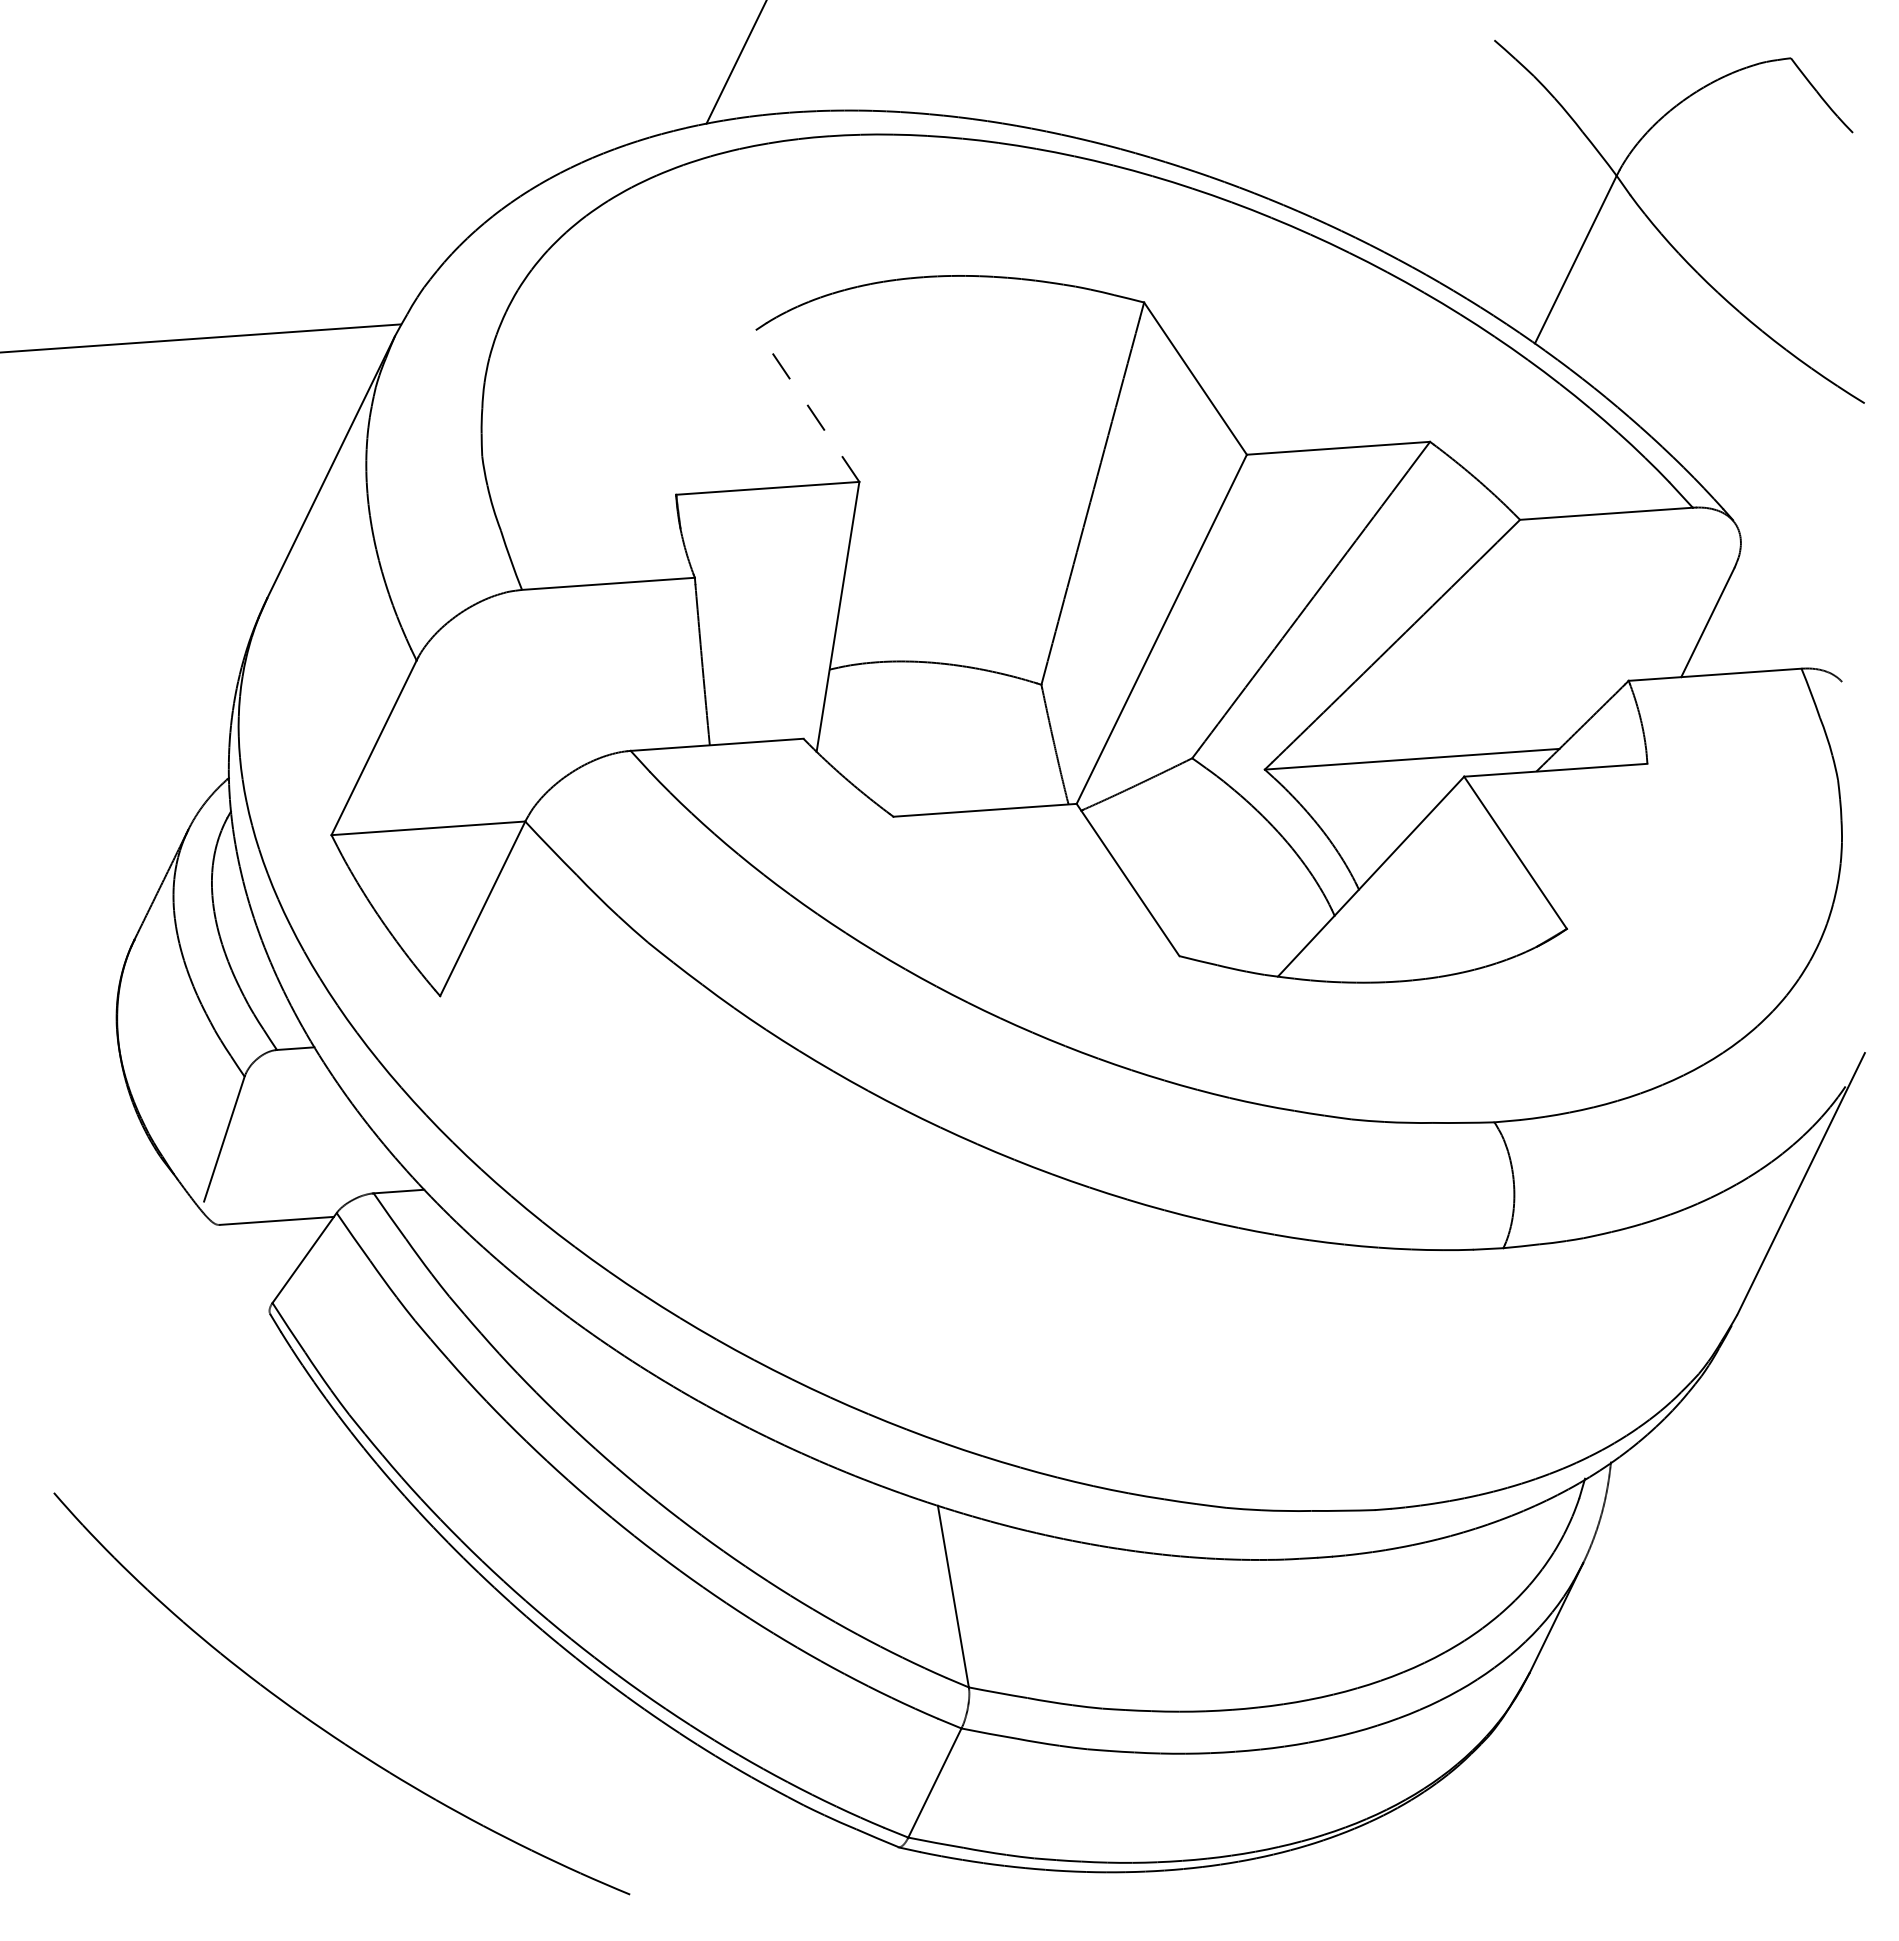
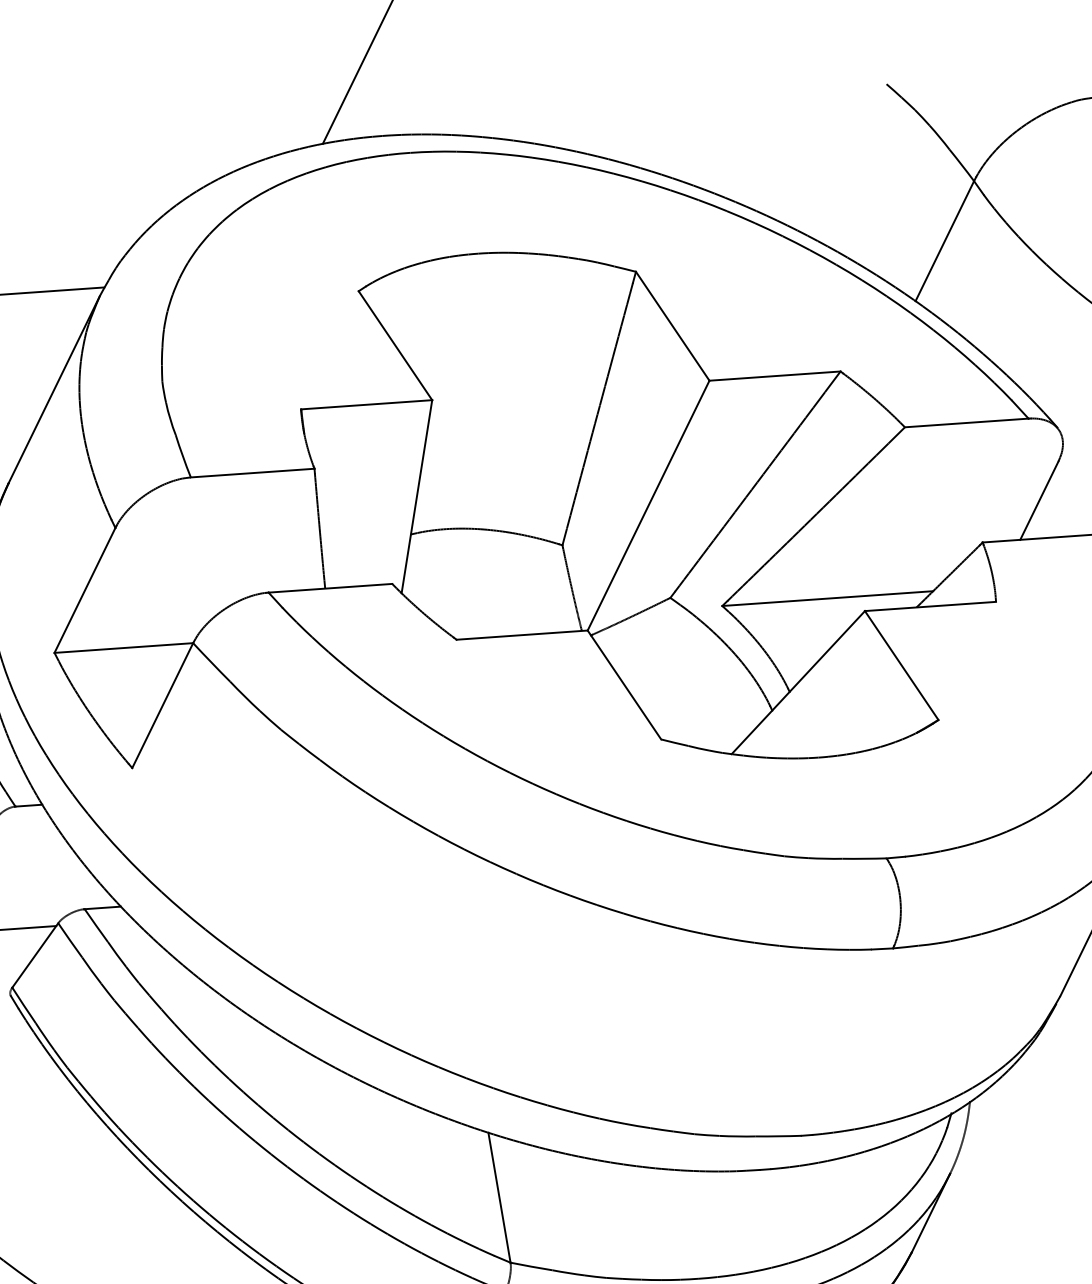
line: (808, 405) -> (395, 345), dashed -> solid

